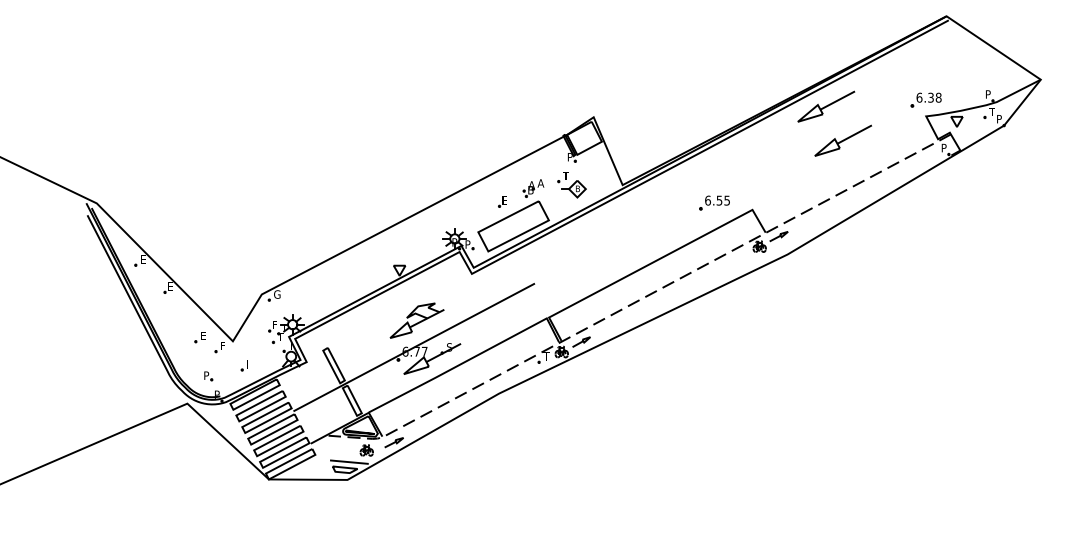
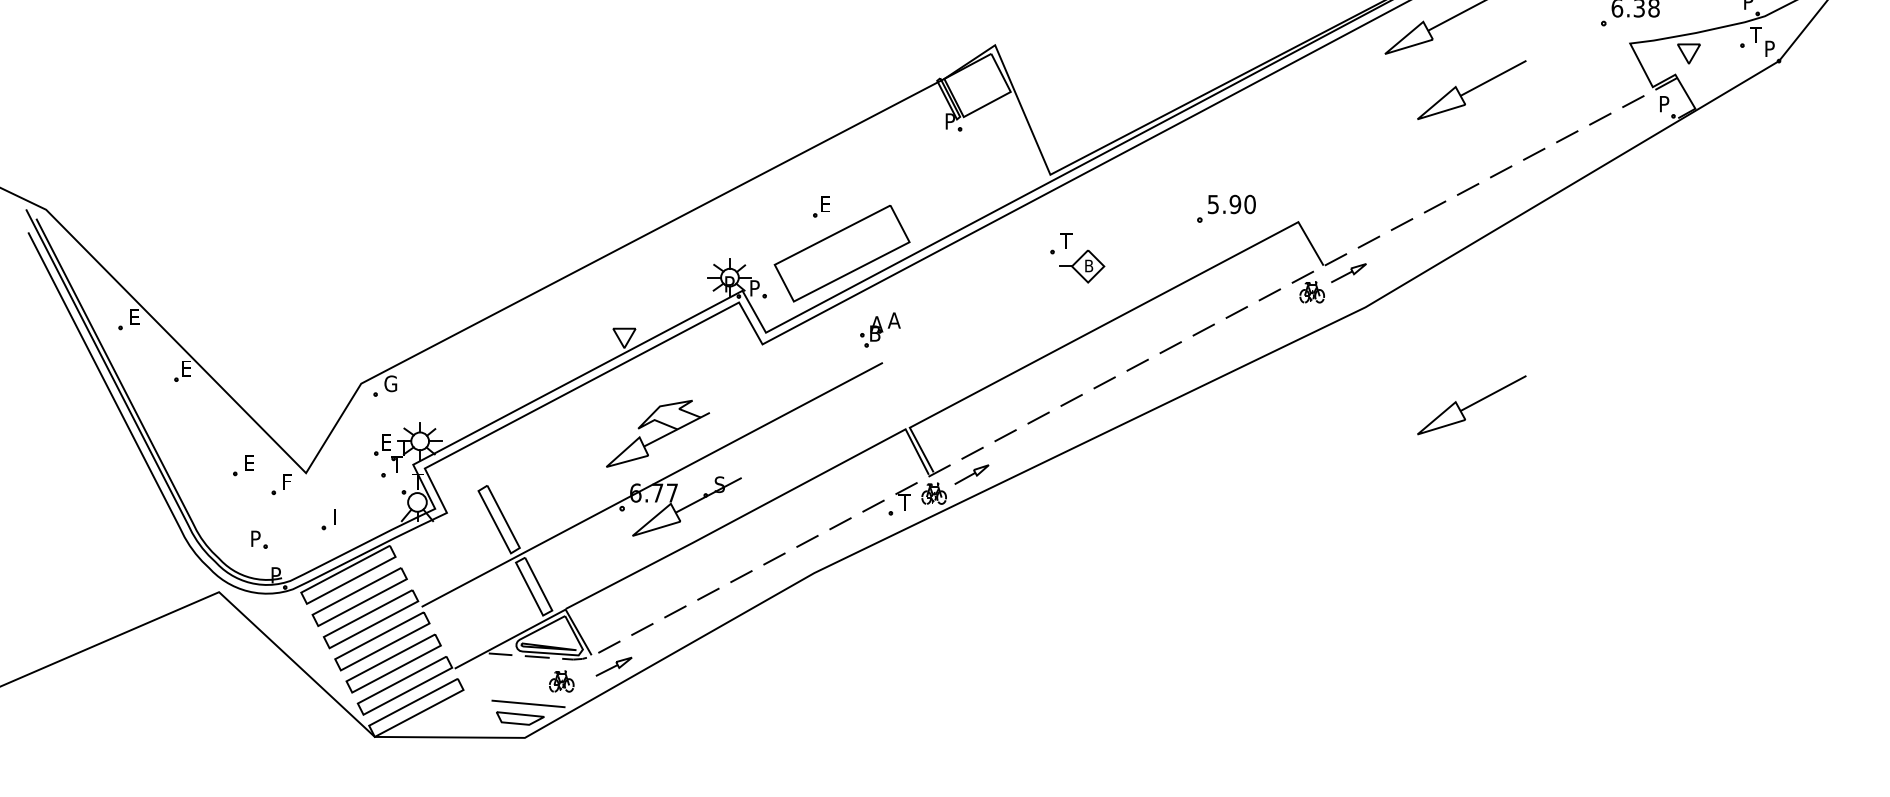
part: (571, 185) -> (1076, 259), moved
part: (533, 188) -> (880, 330), moved
text: (717, 200) -> (1231, 204), 6.55 -> 5.90
part: (842, 305) -> (1470, 404), added

